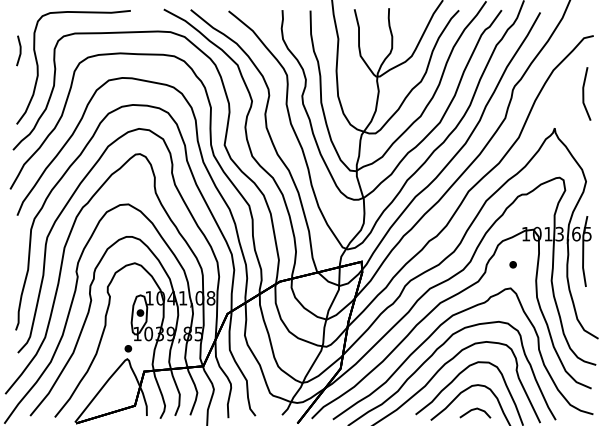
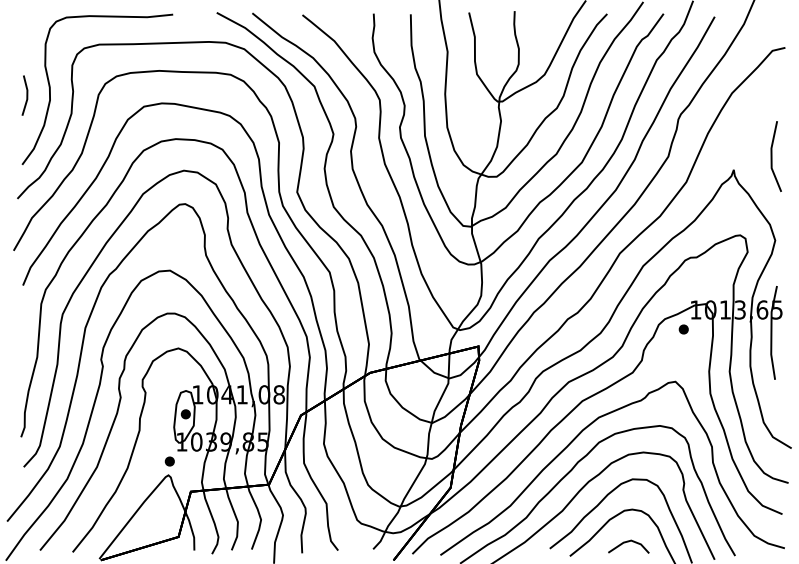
line: (19, 50) -> (26, 95), moved
line: (584, 93) -> (772, 156), moved
part: (512, 264) -> (683, 329), moved

